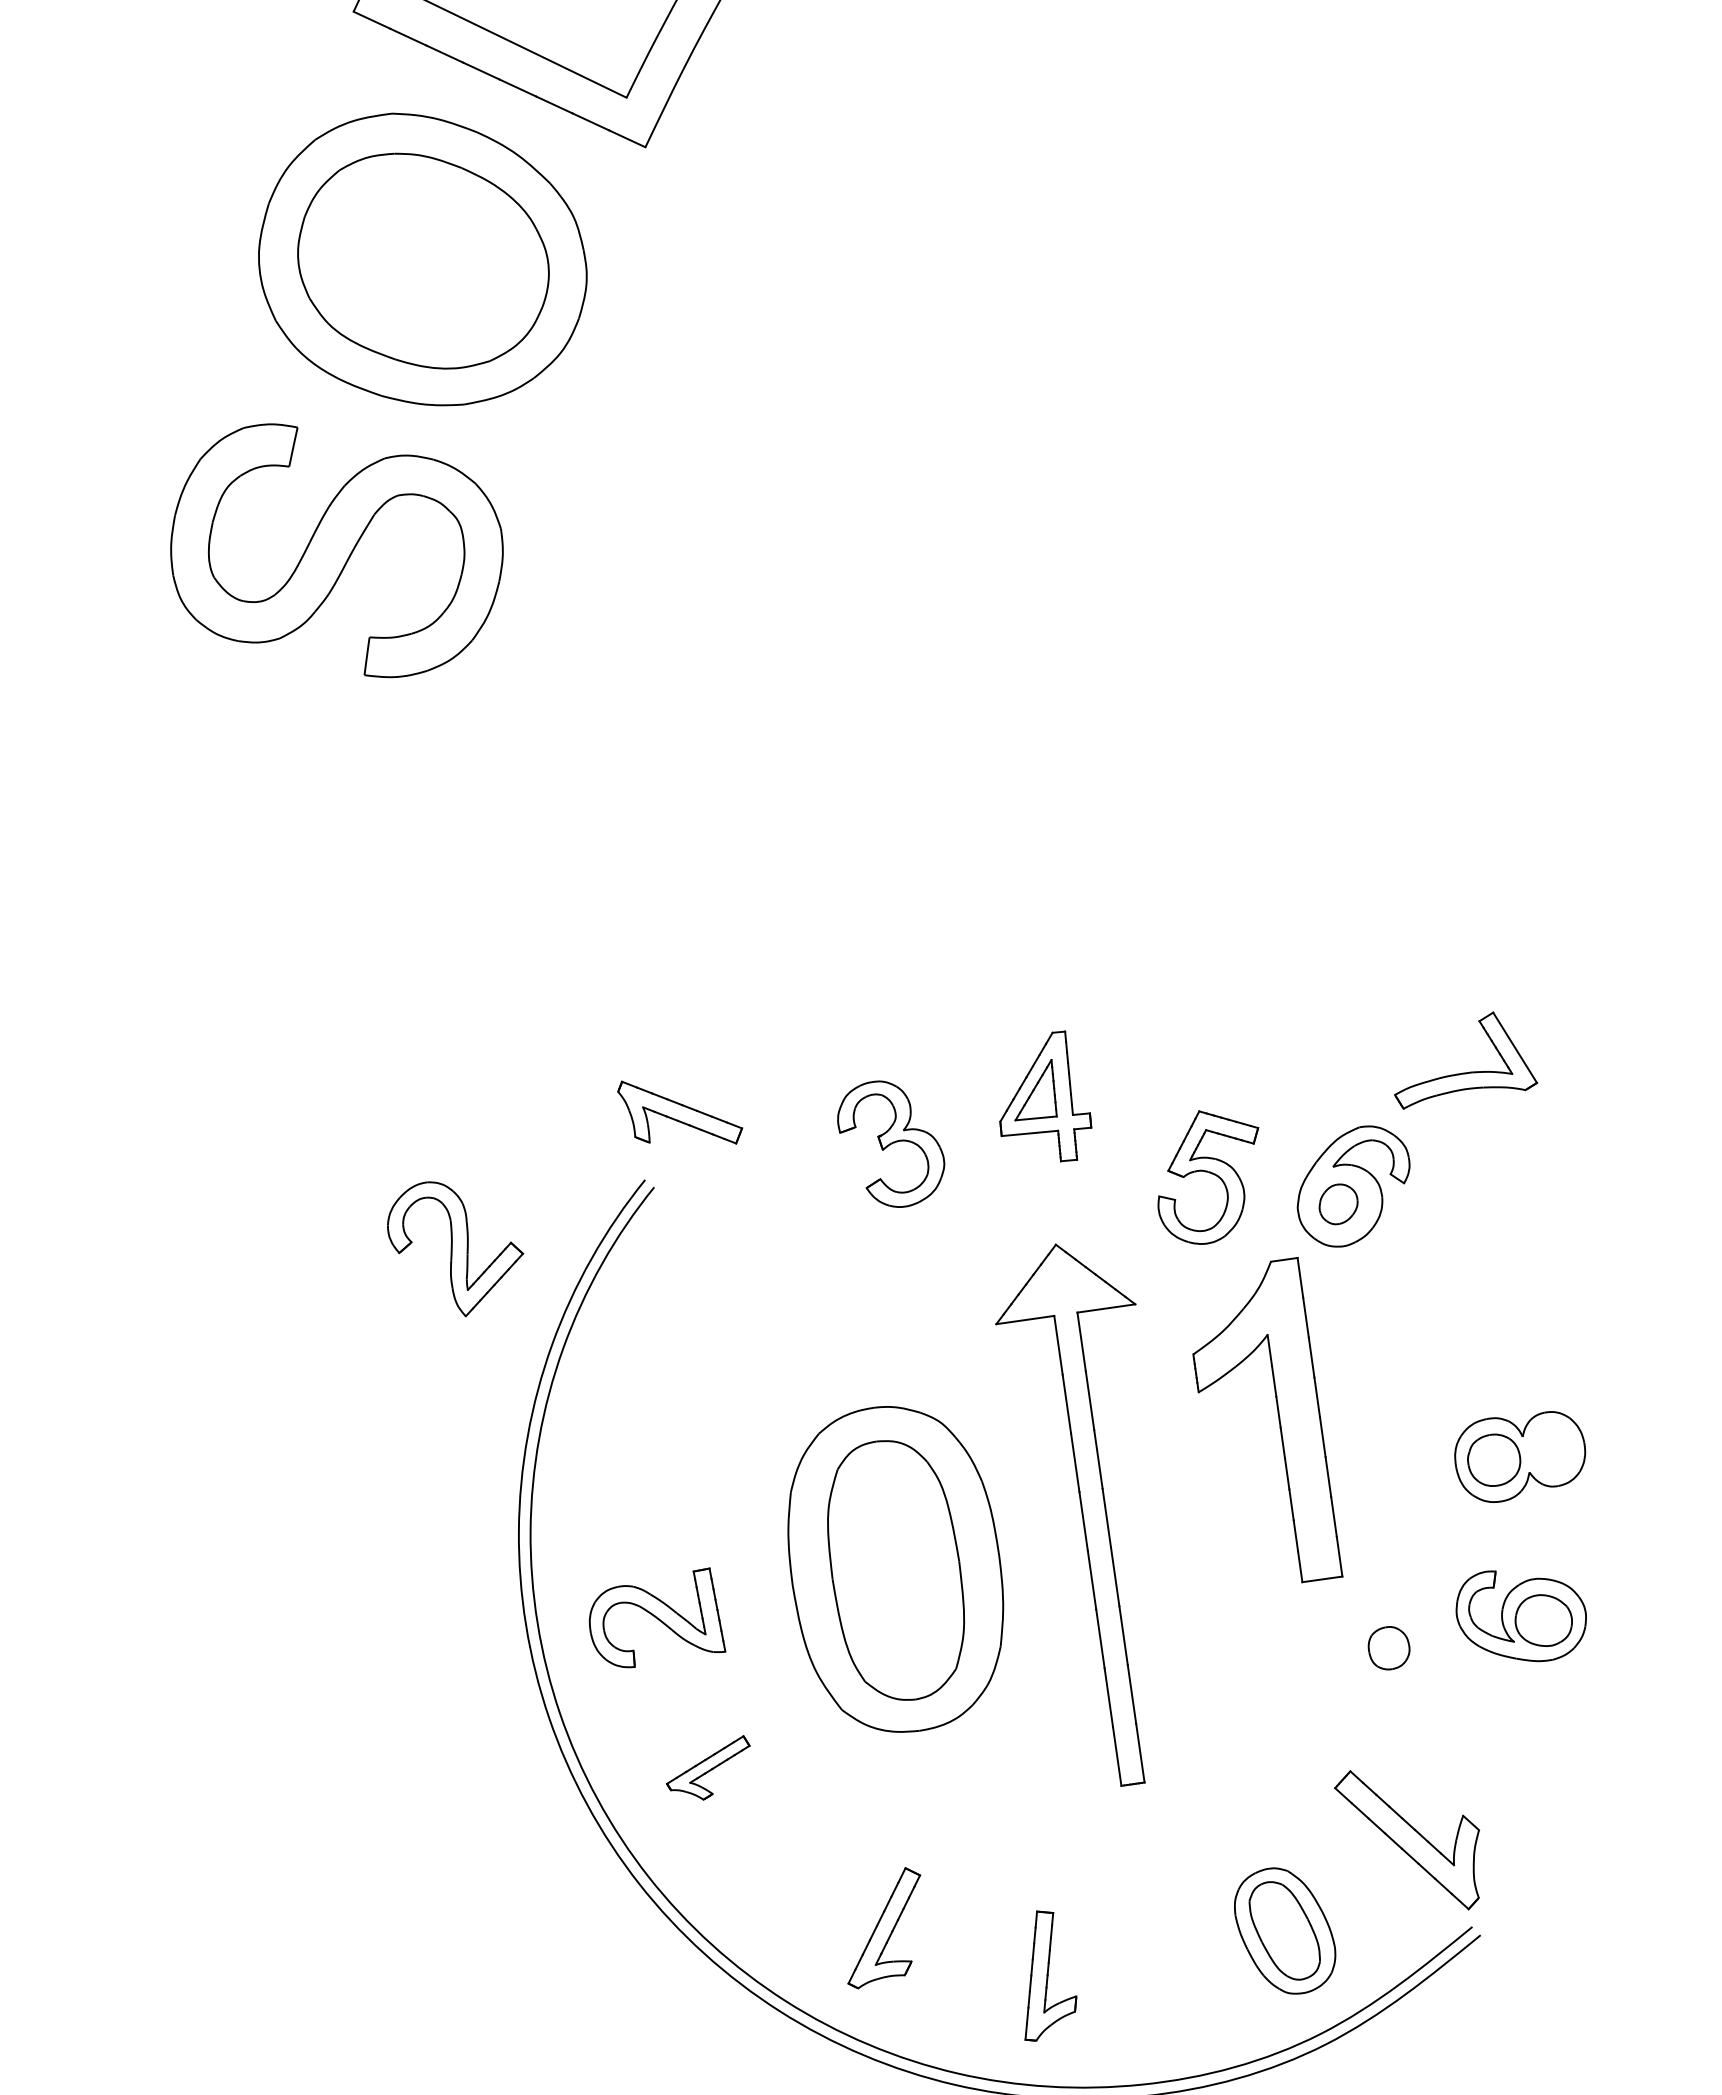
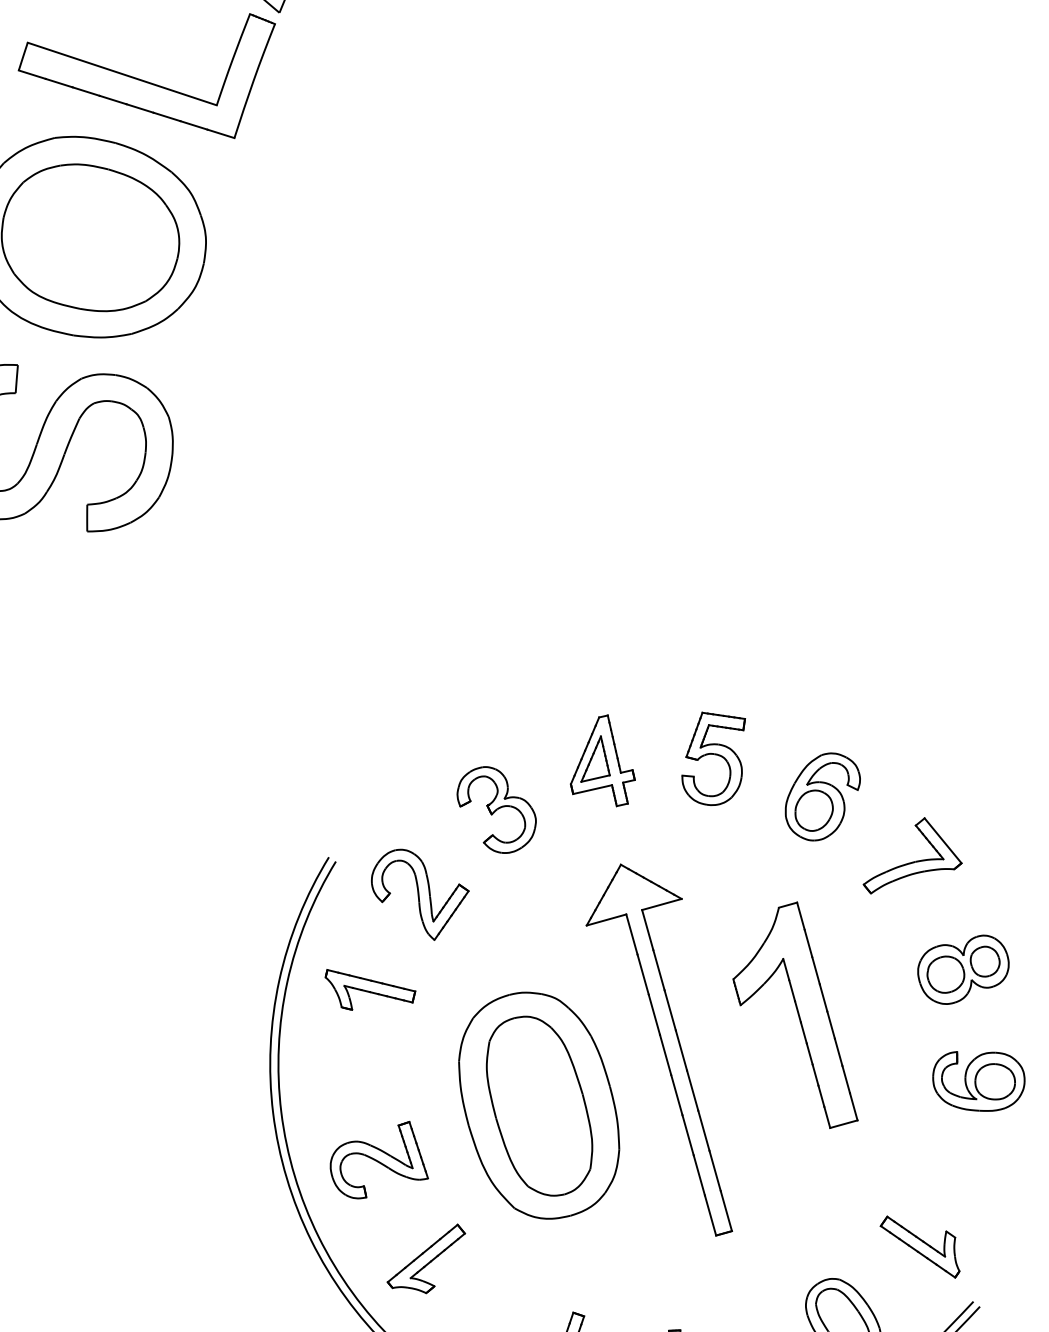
part: (1469, 1071) -> (913, 861), moved
part: (680, 1112) -> (370, 986), moved
part: (1208, 1177) -> (714, 757), moved
part: (1338, 1204) -> (814, 810), size x1.43
part: (455, 1249) -> (421, 894), moved
part: (1278, 1420) -> (798, 1017), moved
part: (1388, 1648) -> (984, 961), moved
part: (708, 1767) -> (426, 1260), size x1.43
part: (1406, 1840) -> (919, 1247), size x0.71

